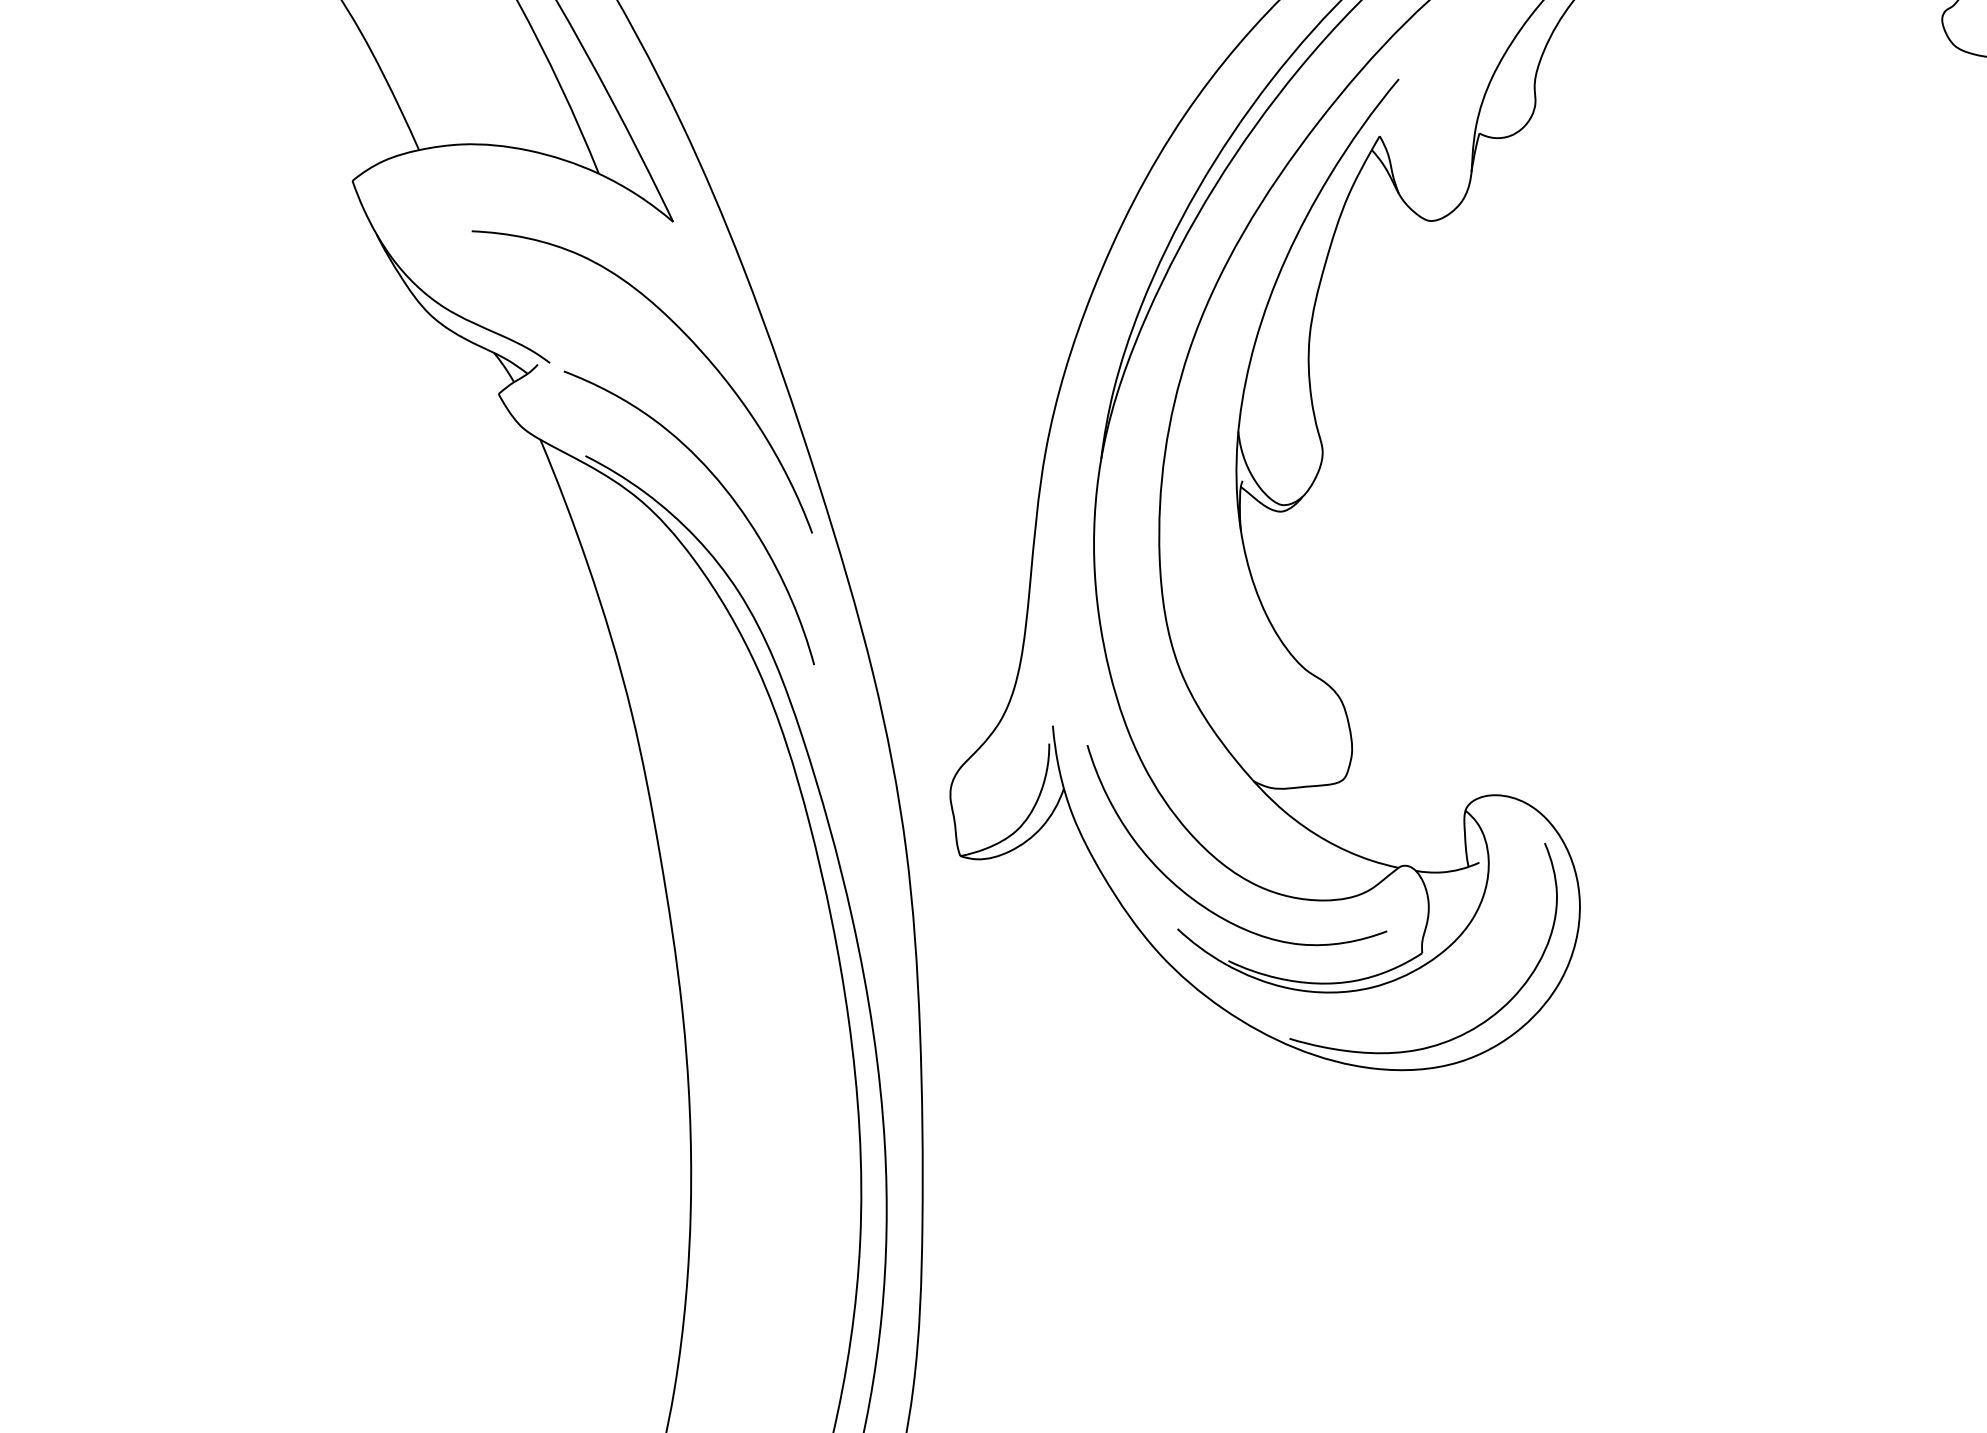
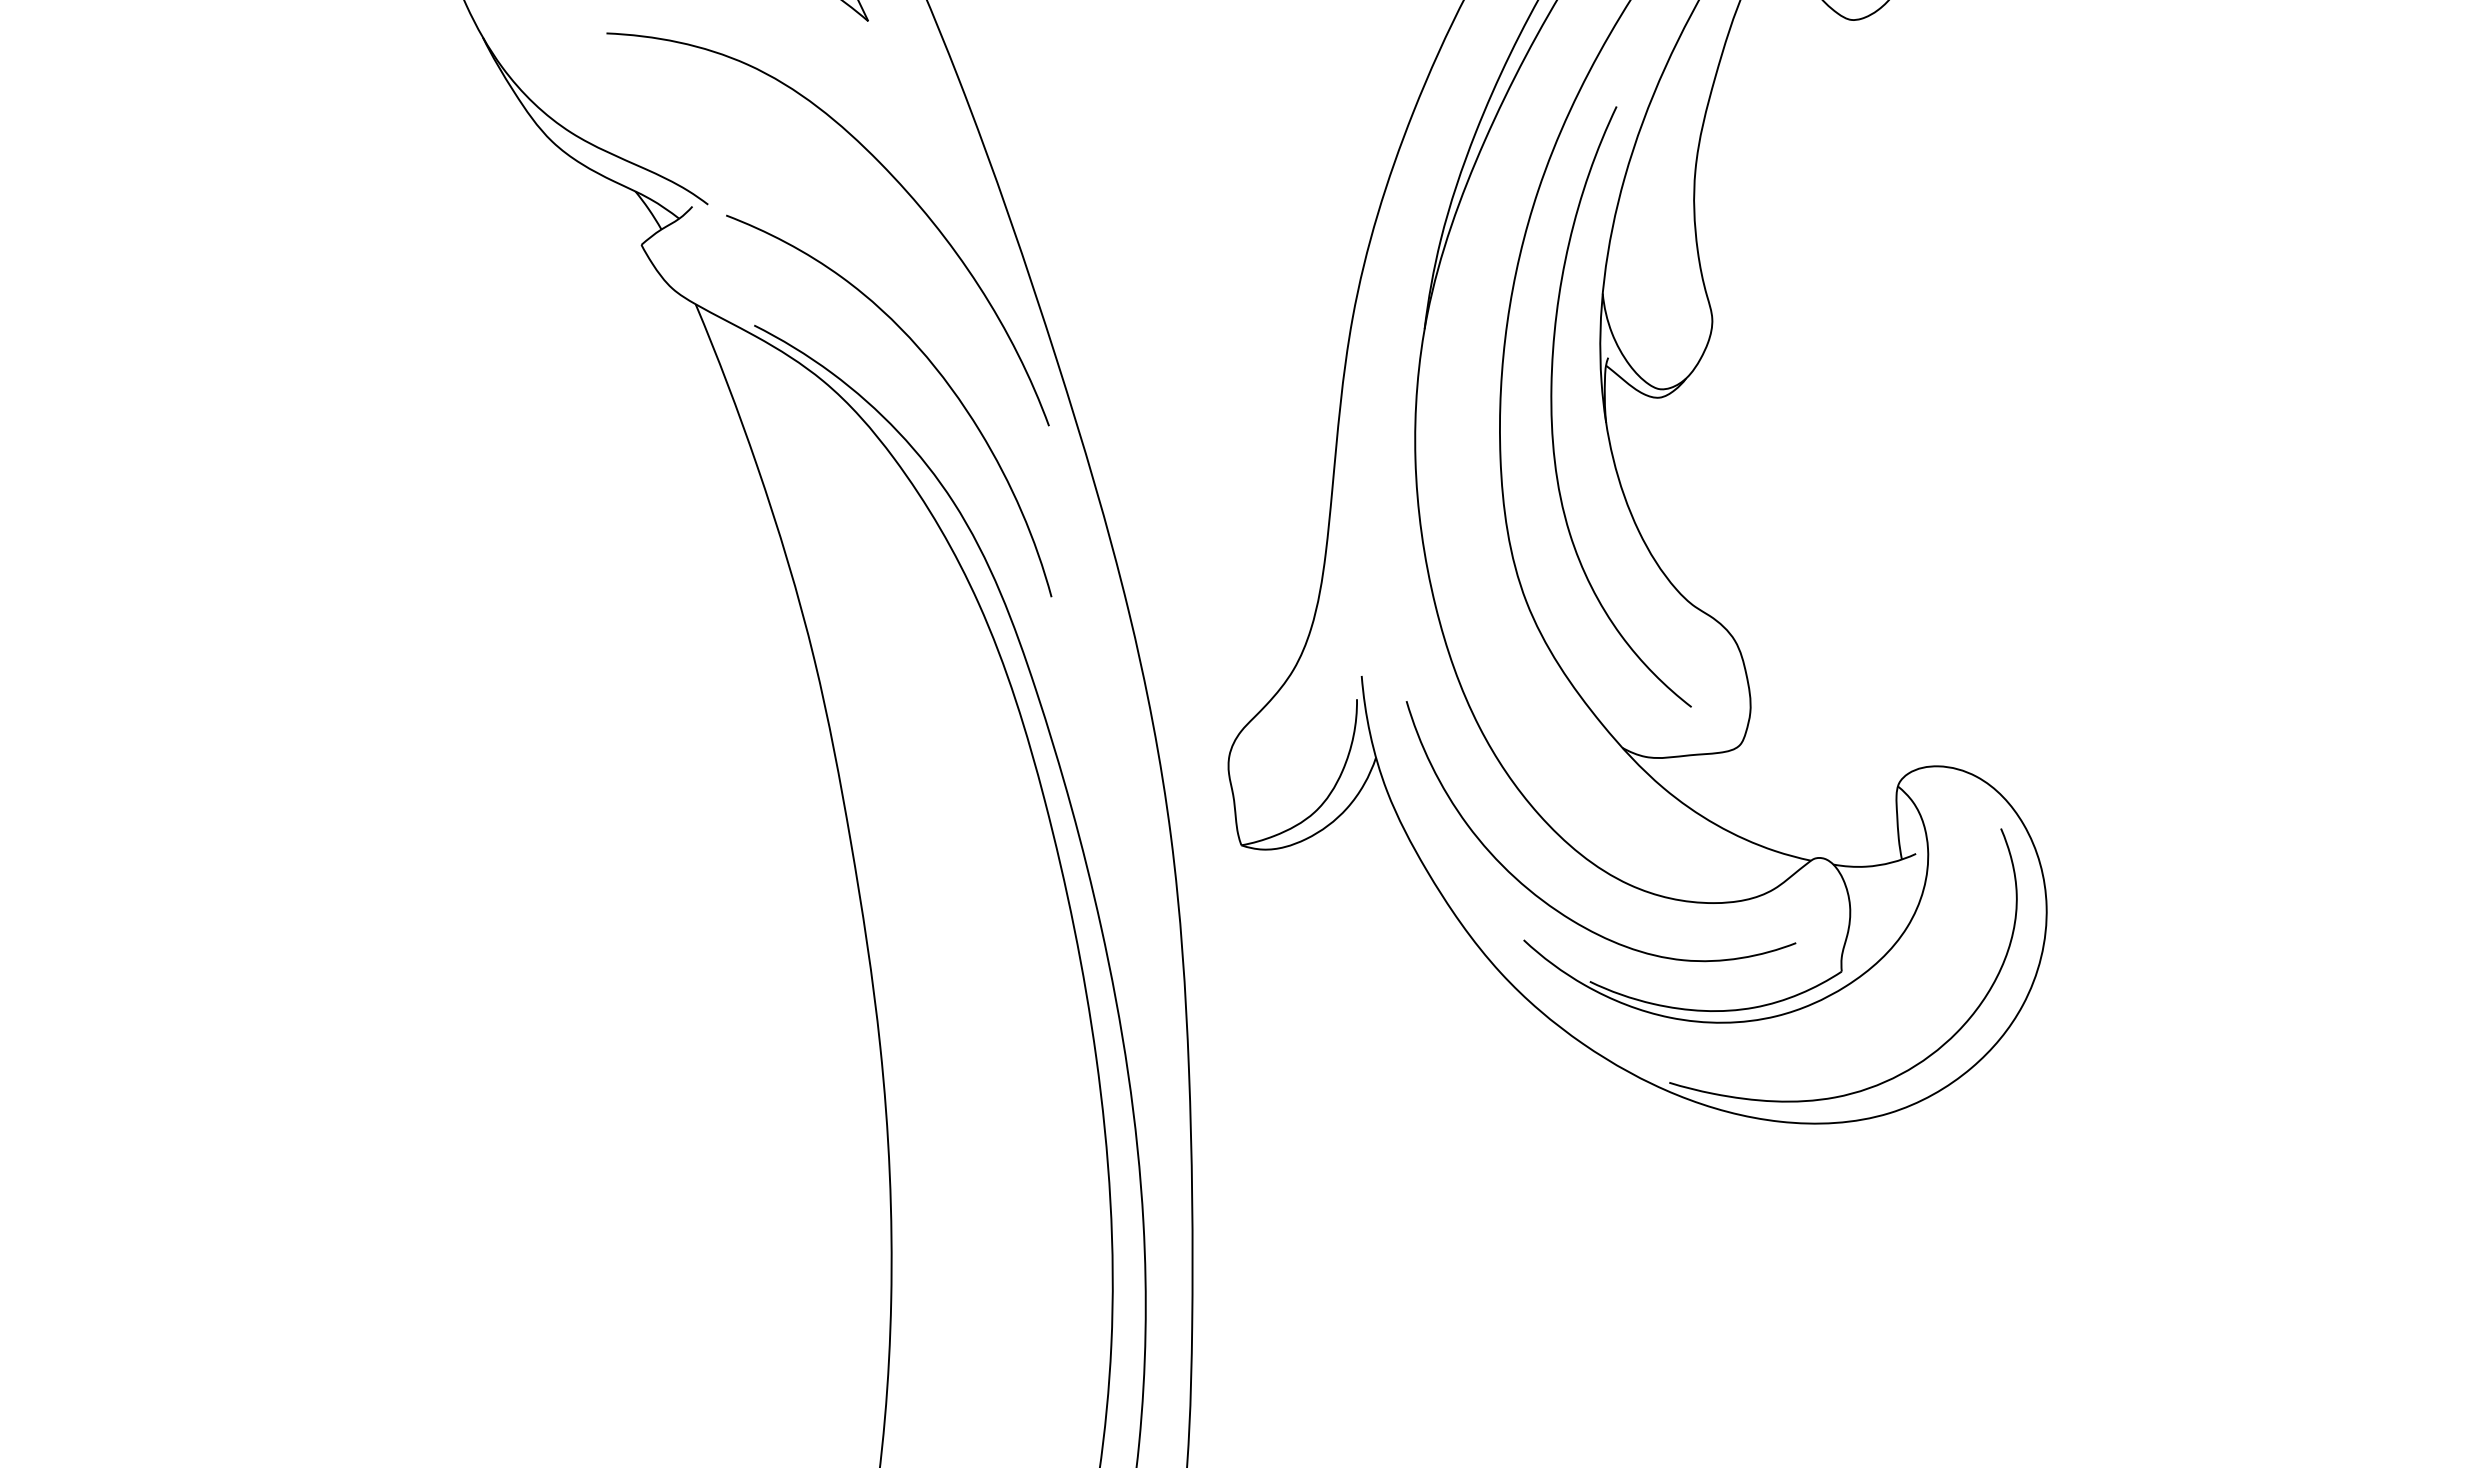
curve: (1199, 518) -> (1552, 406), added

